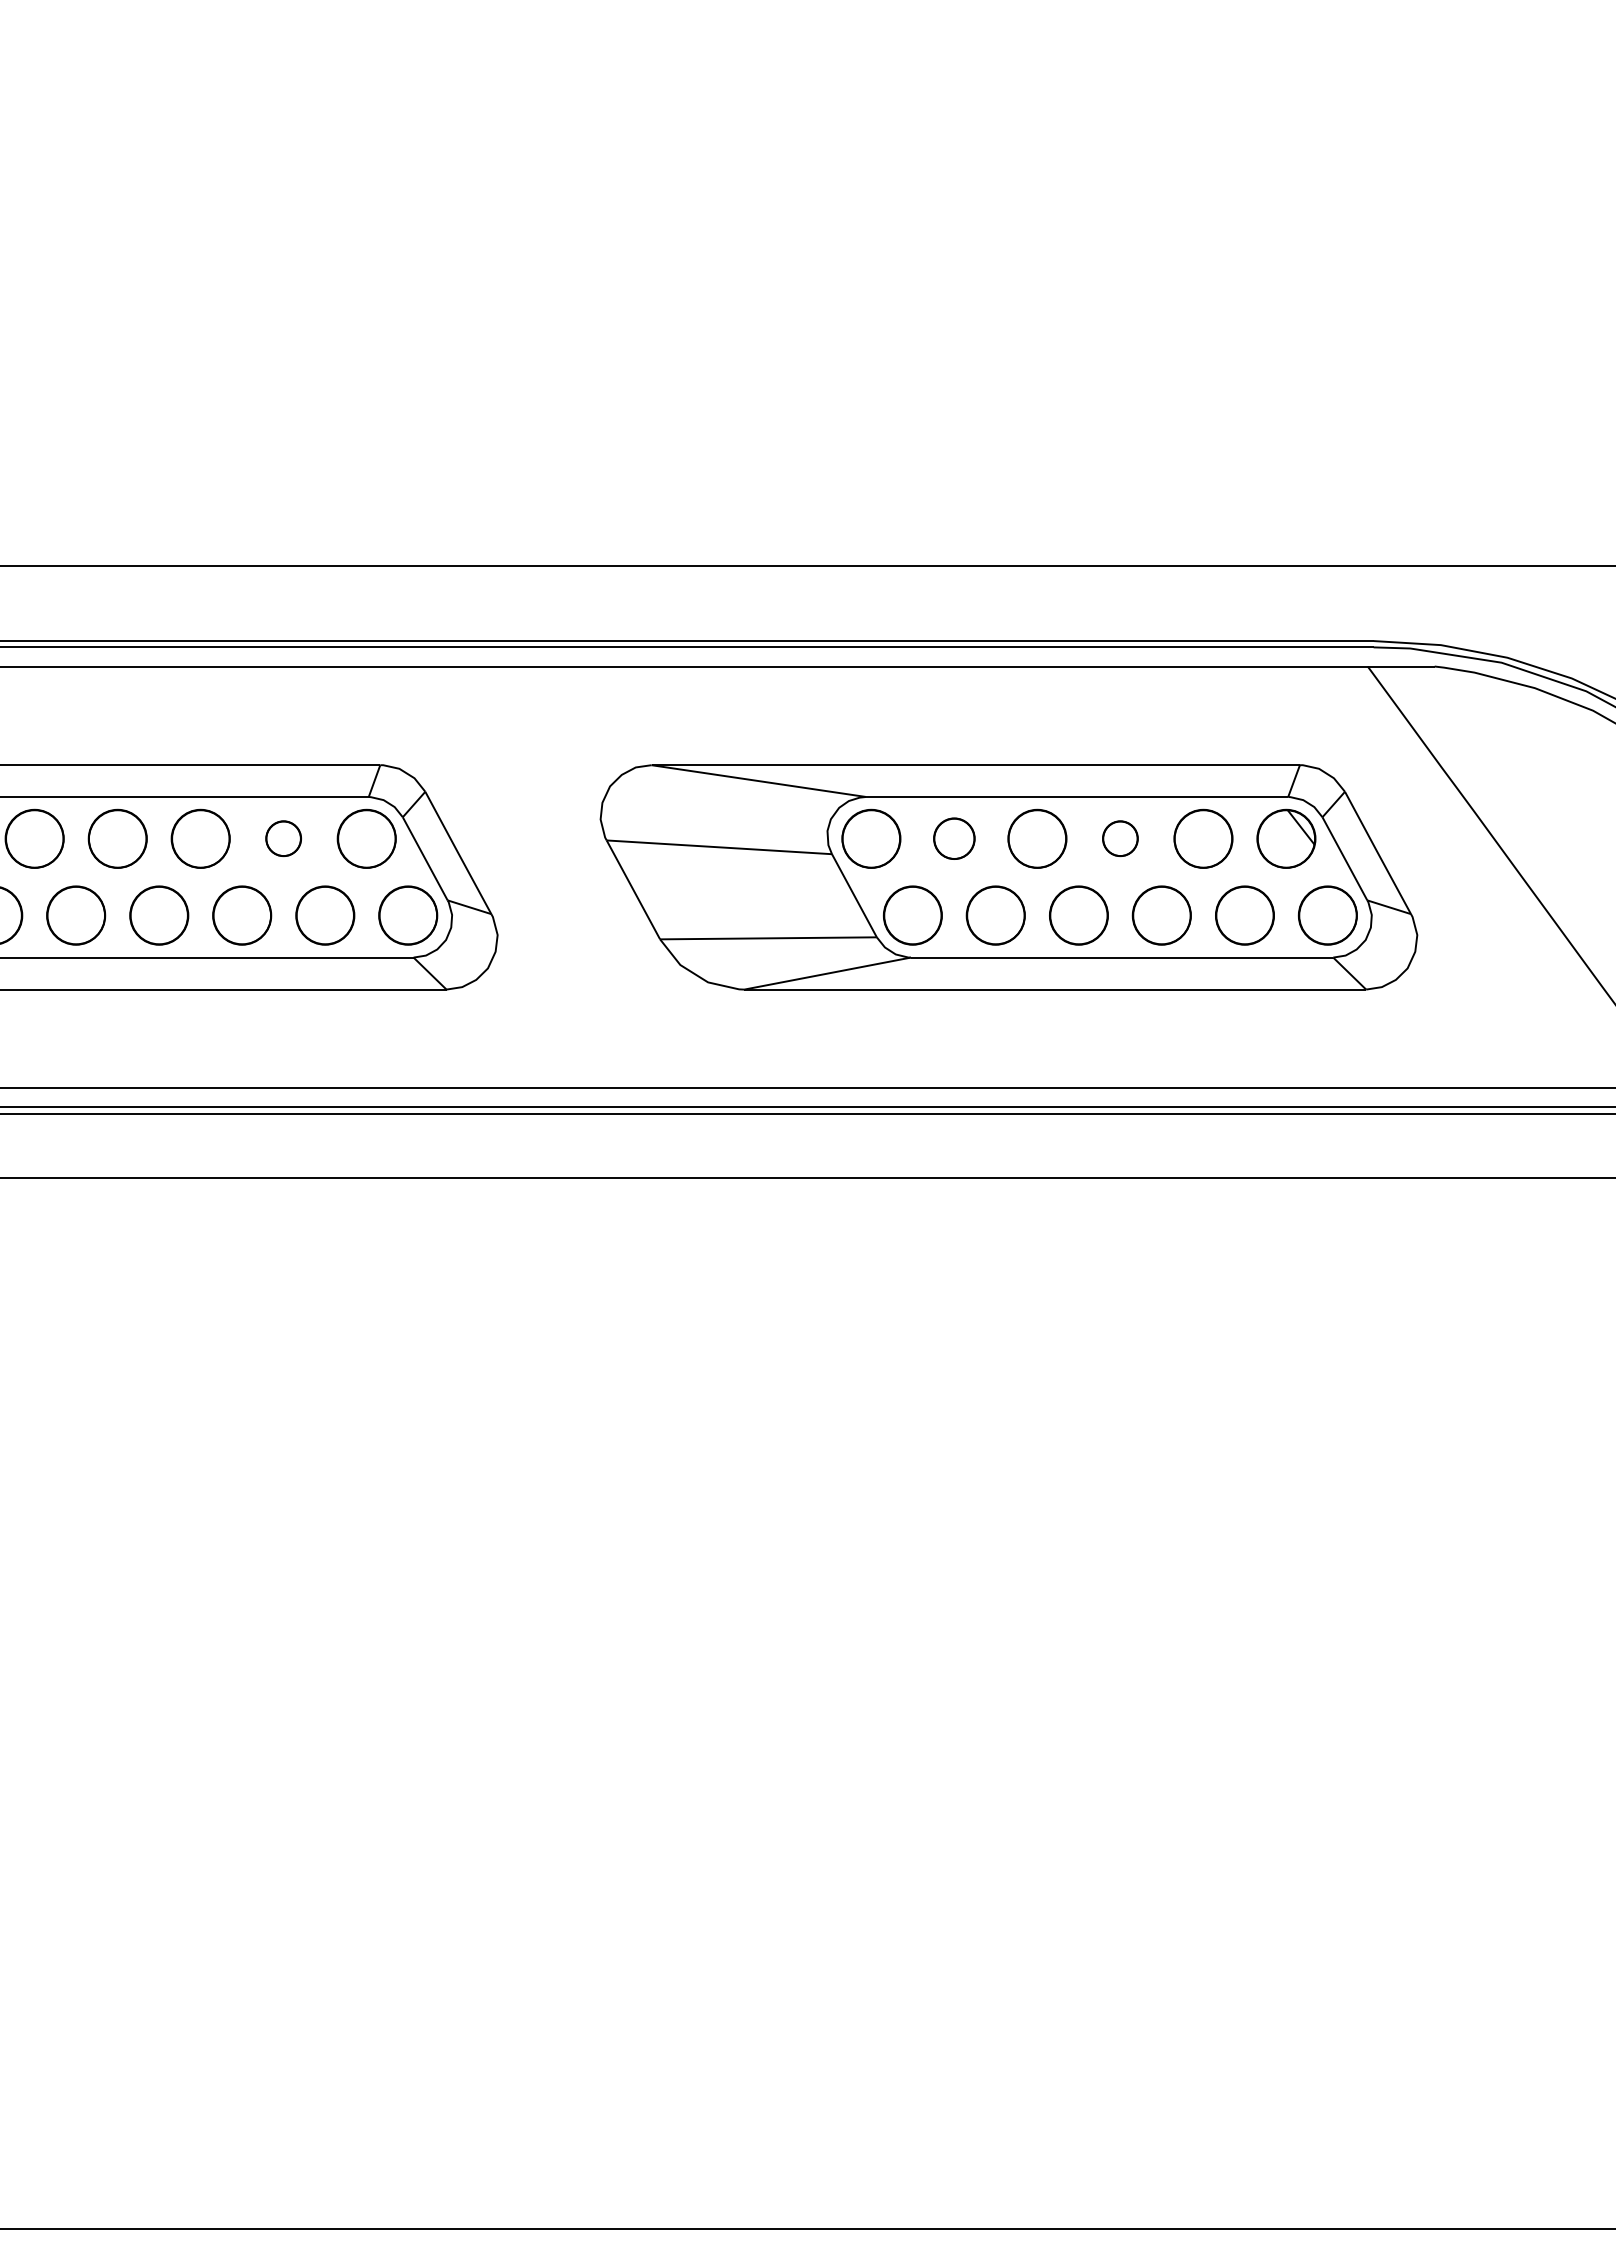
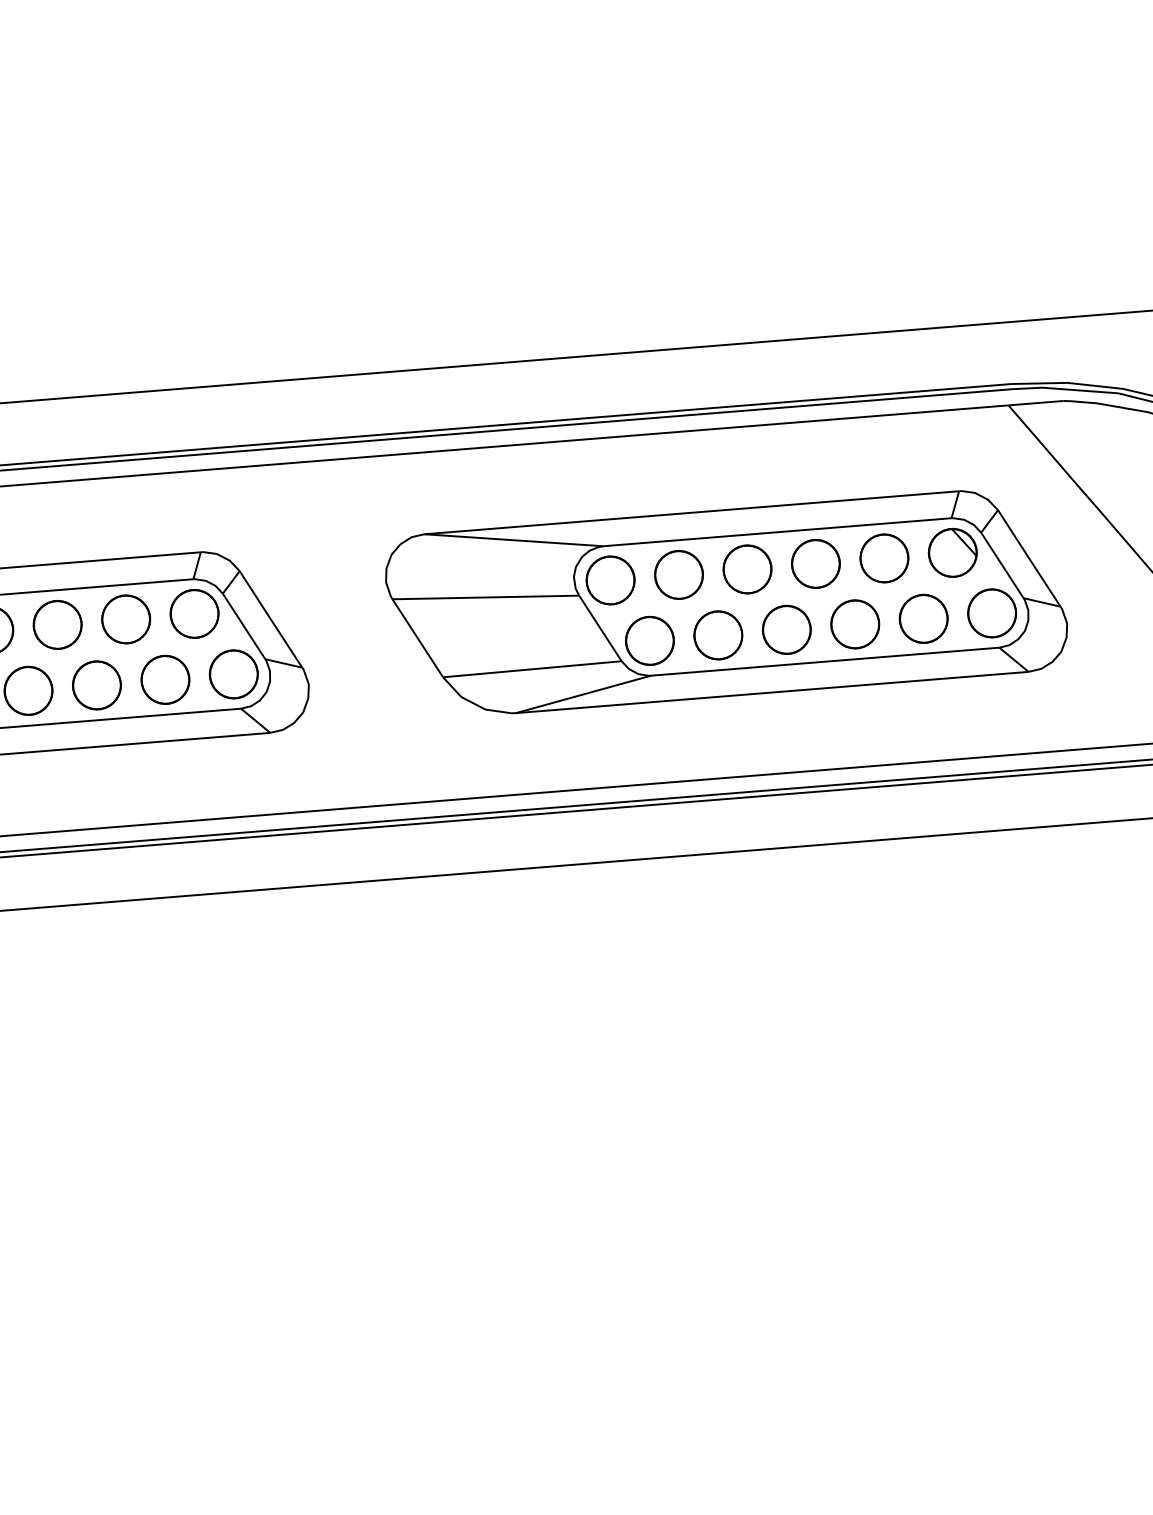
part: (283, 838) -> (125, 619), size x1.67
part: (954, 838) -> (679, 574), size x1.43
part: (1120, 838) -> (816, 563), size x1.67

